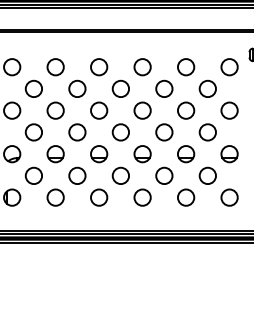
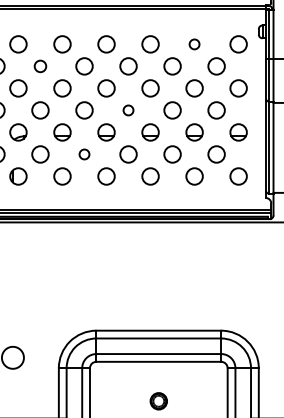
circle: (186, 67) -> (194, 44), size x0.6
circle: (33, 89) -> (40, 66), size x0.7
circle: (120, 132) -> (128, 110), size x0.6
circle: (77, 175) -> (84, 154), size x0.6

